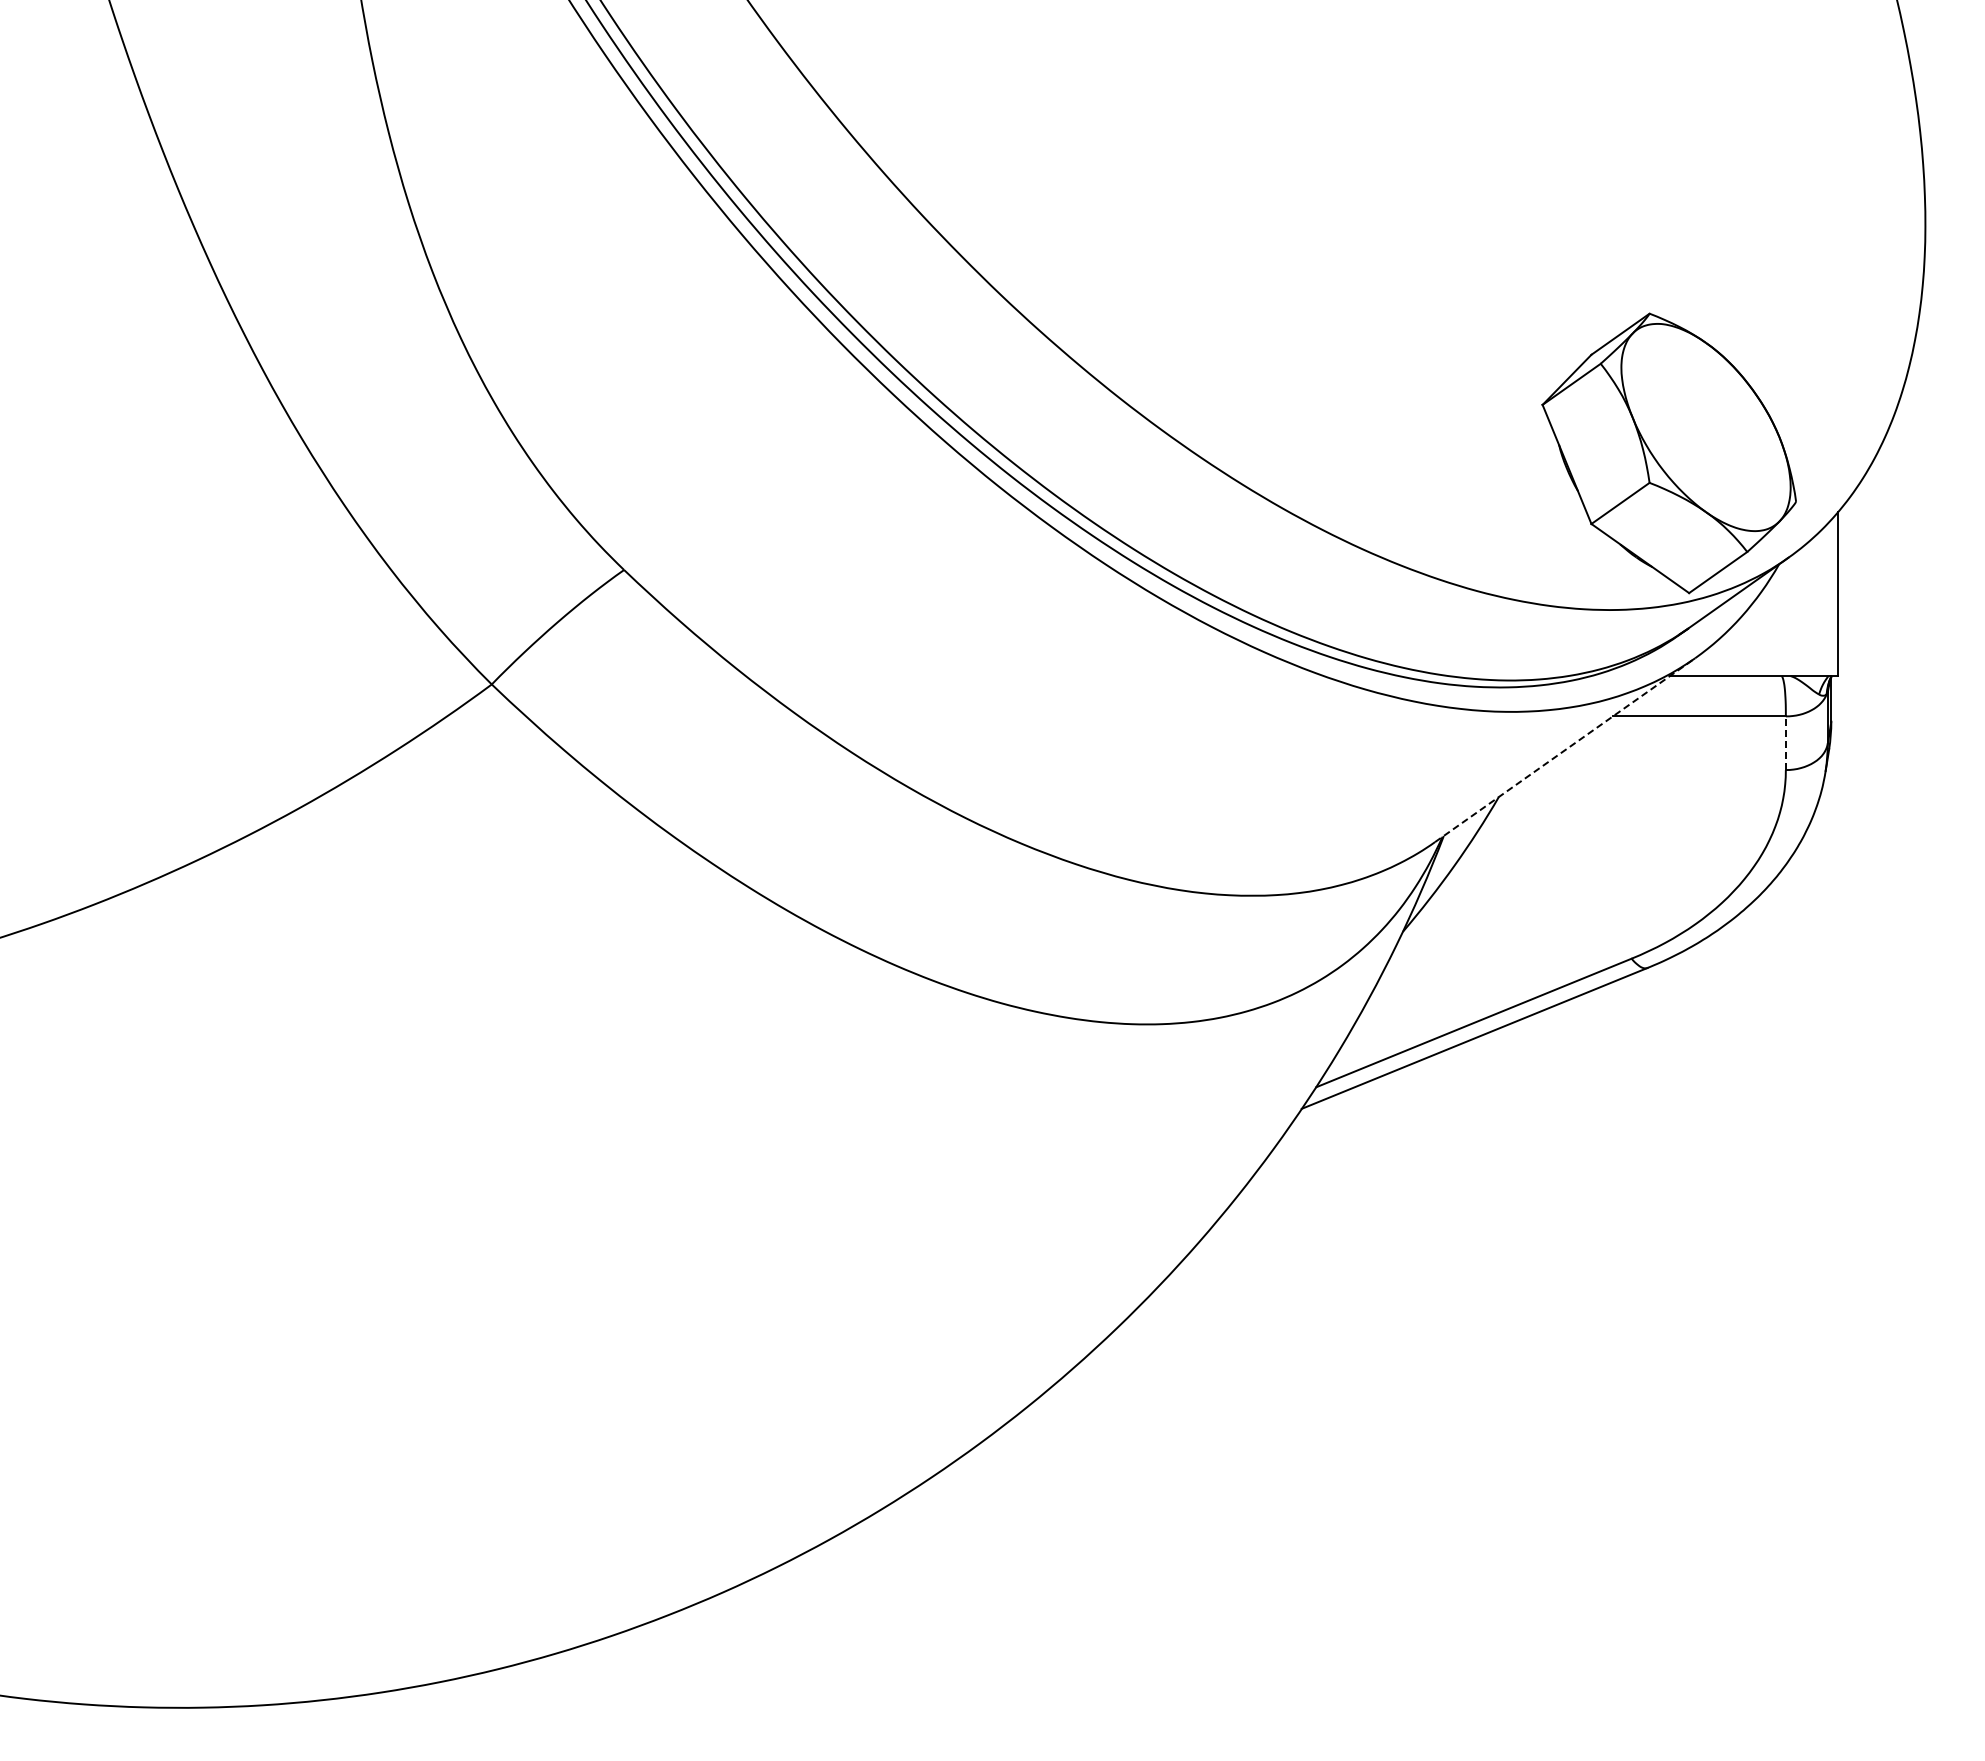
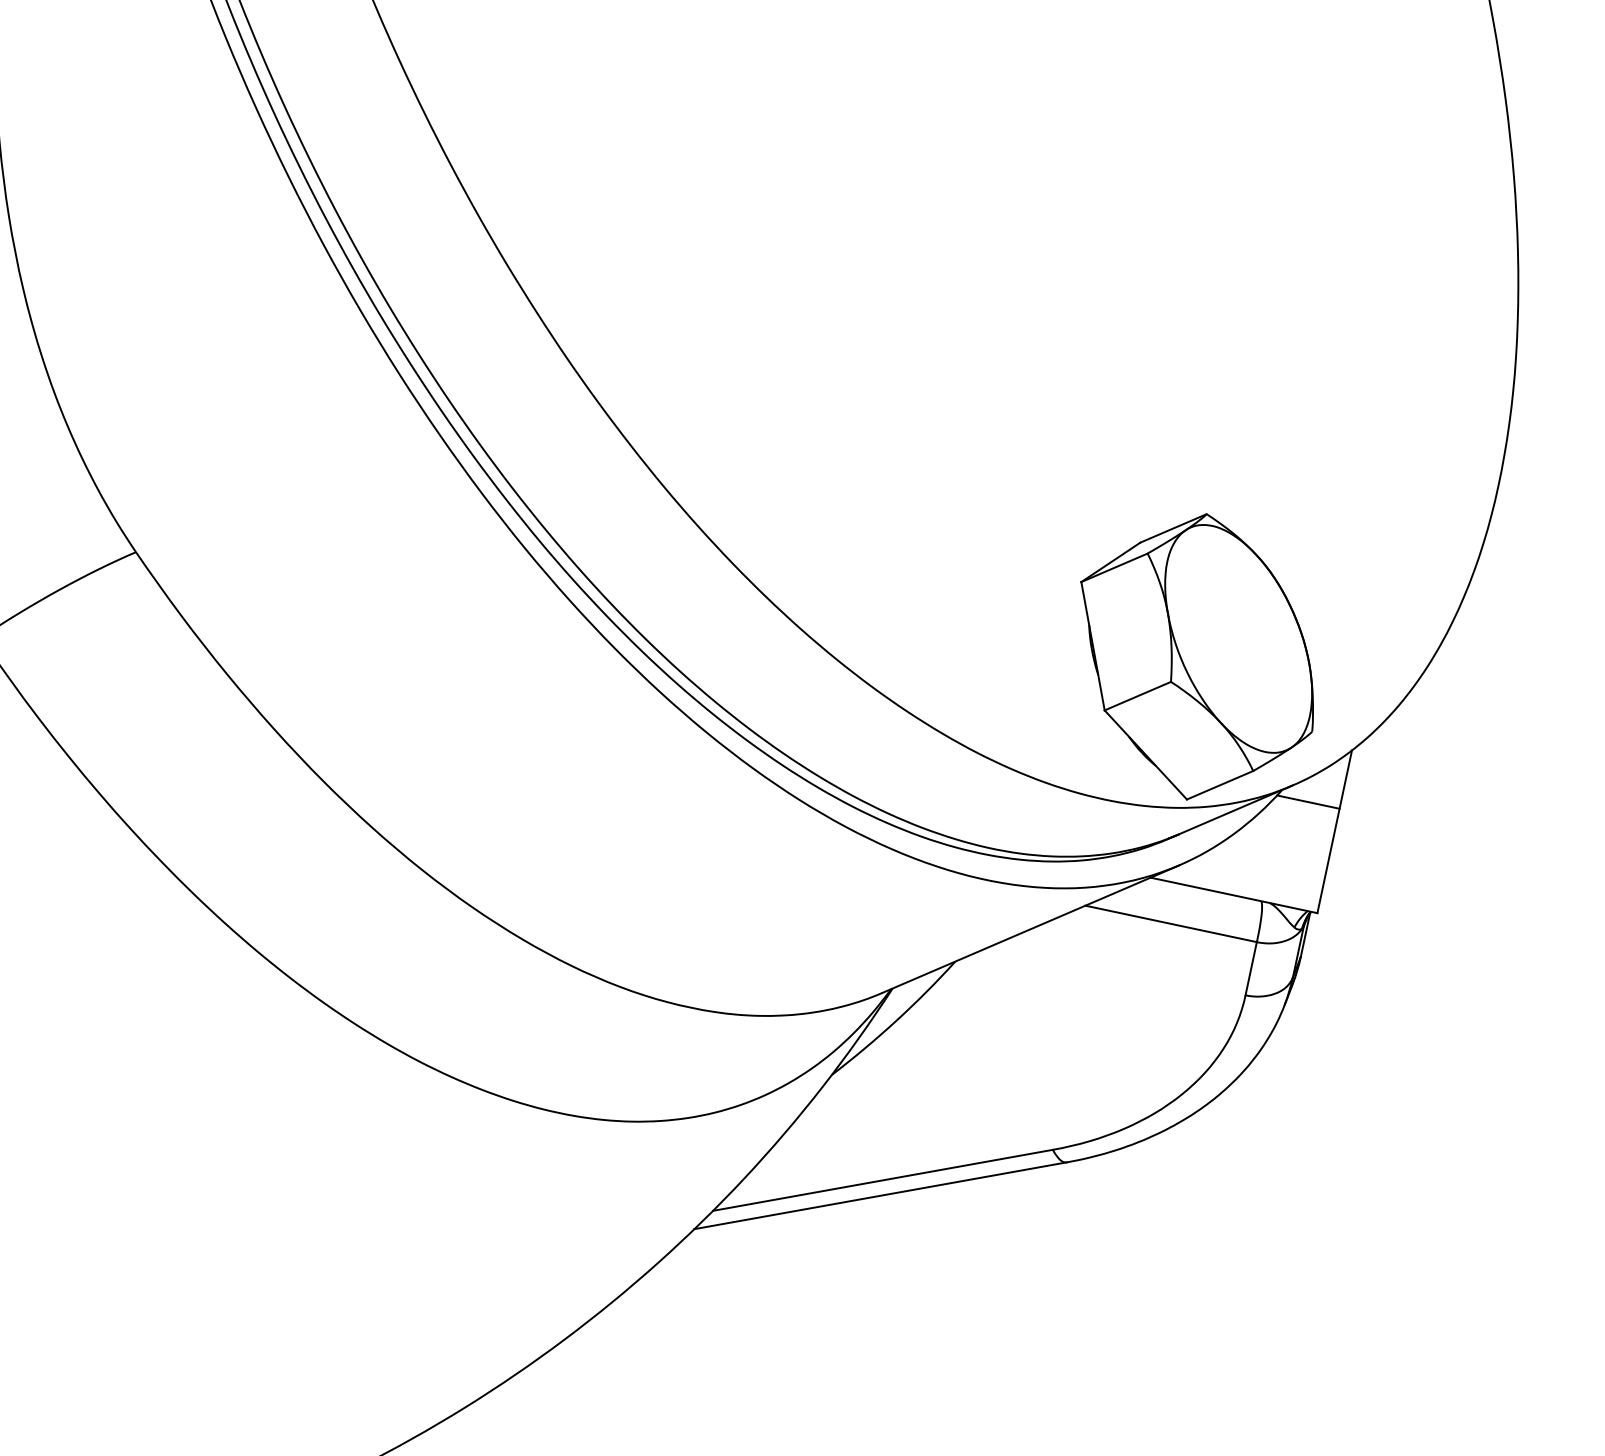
line: (1806, 570) -> (1308, 801), added
line: (1785, 743) -> (1250, 968), dashed -> solid
line: (1565, 749) -> (1031, 928), dashed -> solid

